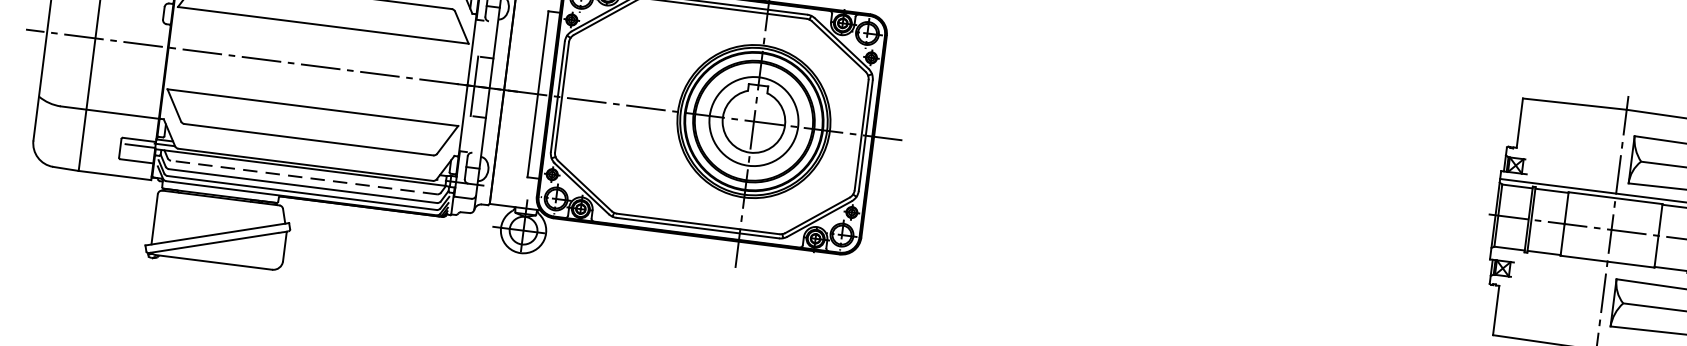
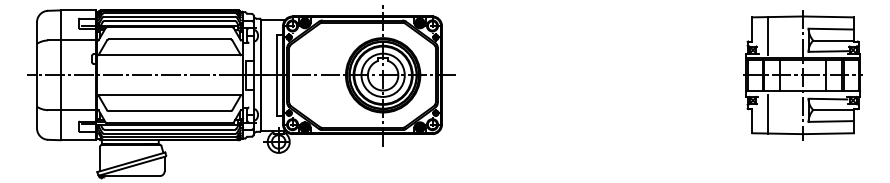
line: (1549, 139) -> (767, 35), added
line: (303, 177) -> (169, 129), dashed -> solid
line: (1528, 298) -> (767, 113), added

